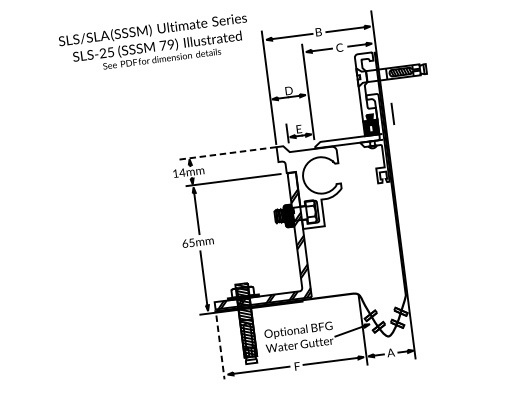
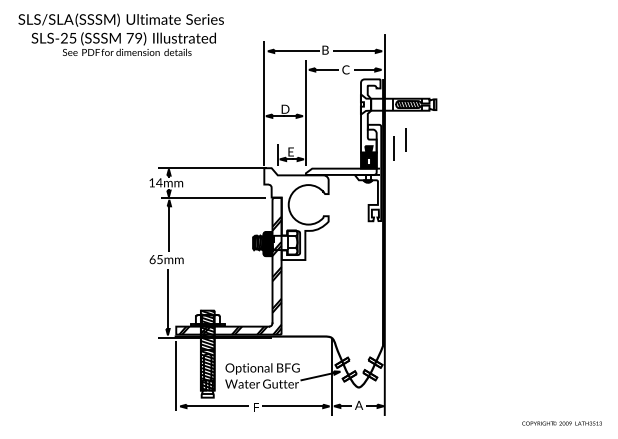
text: (153, 43) -> (120, 34), moved
line: (402, 104) -> (405, 139), added
line: (230, 153) -> (213, 168), dashed -> solid
line: (220, 347) -> (176, 376), dashed -> solid

